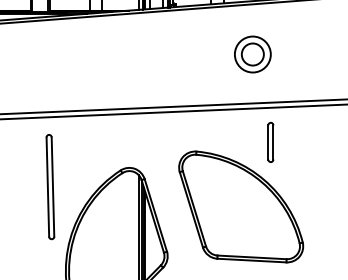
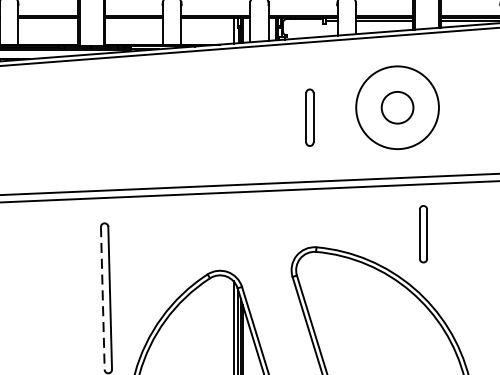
circle: (252, 54) -> (397, 107), size x1.6
part: (191, 60) -> (309, 116), added
line: (47, 187) -> (102, 298), solid -> dashed

